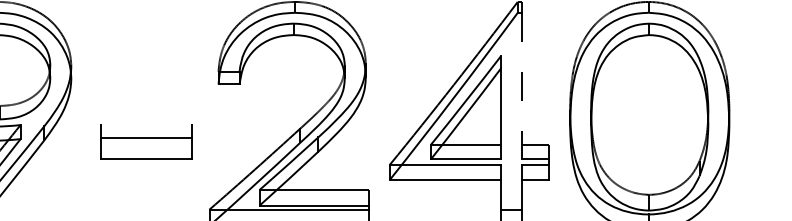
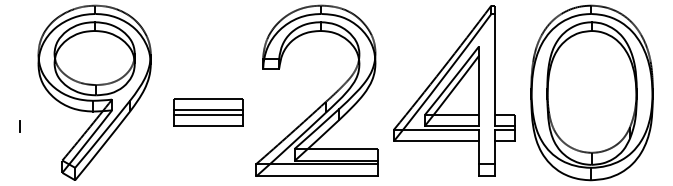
line: (521, 85) -> (494, 69), dashed -> solid
line: (145, 123) -> (207, 98), added
line: (145, 144) -> (207, 114), added

